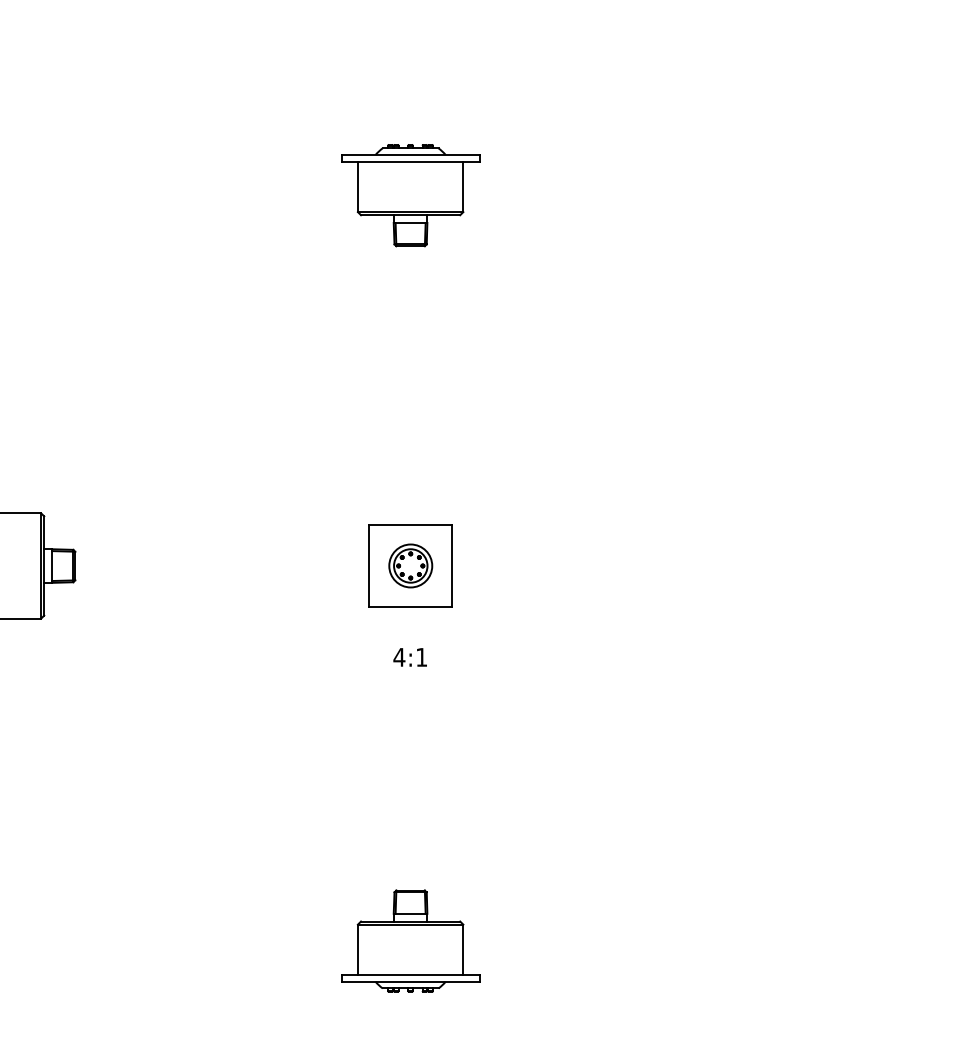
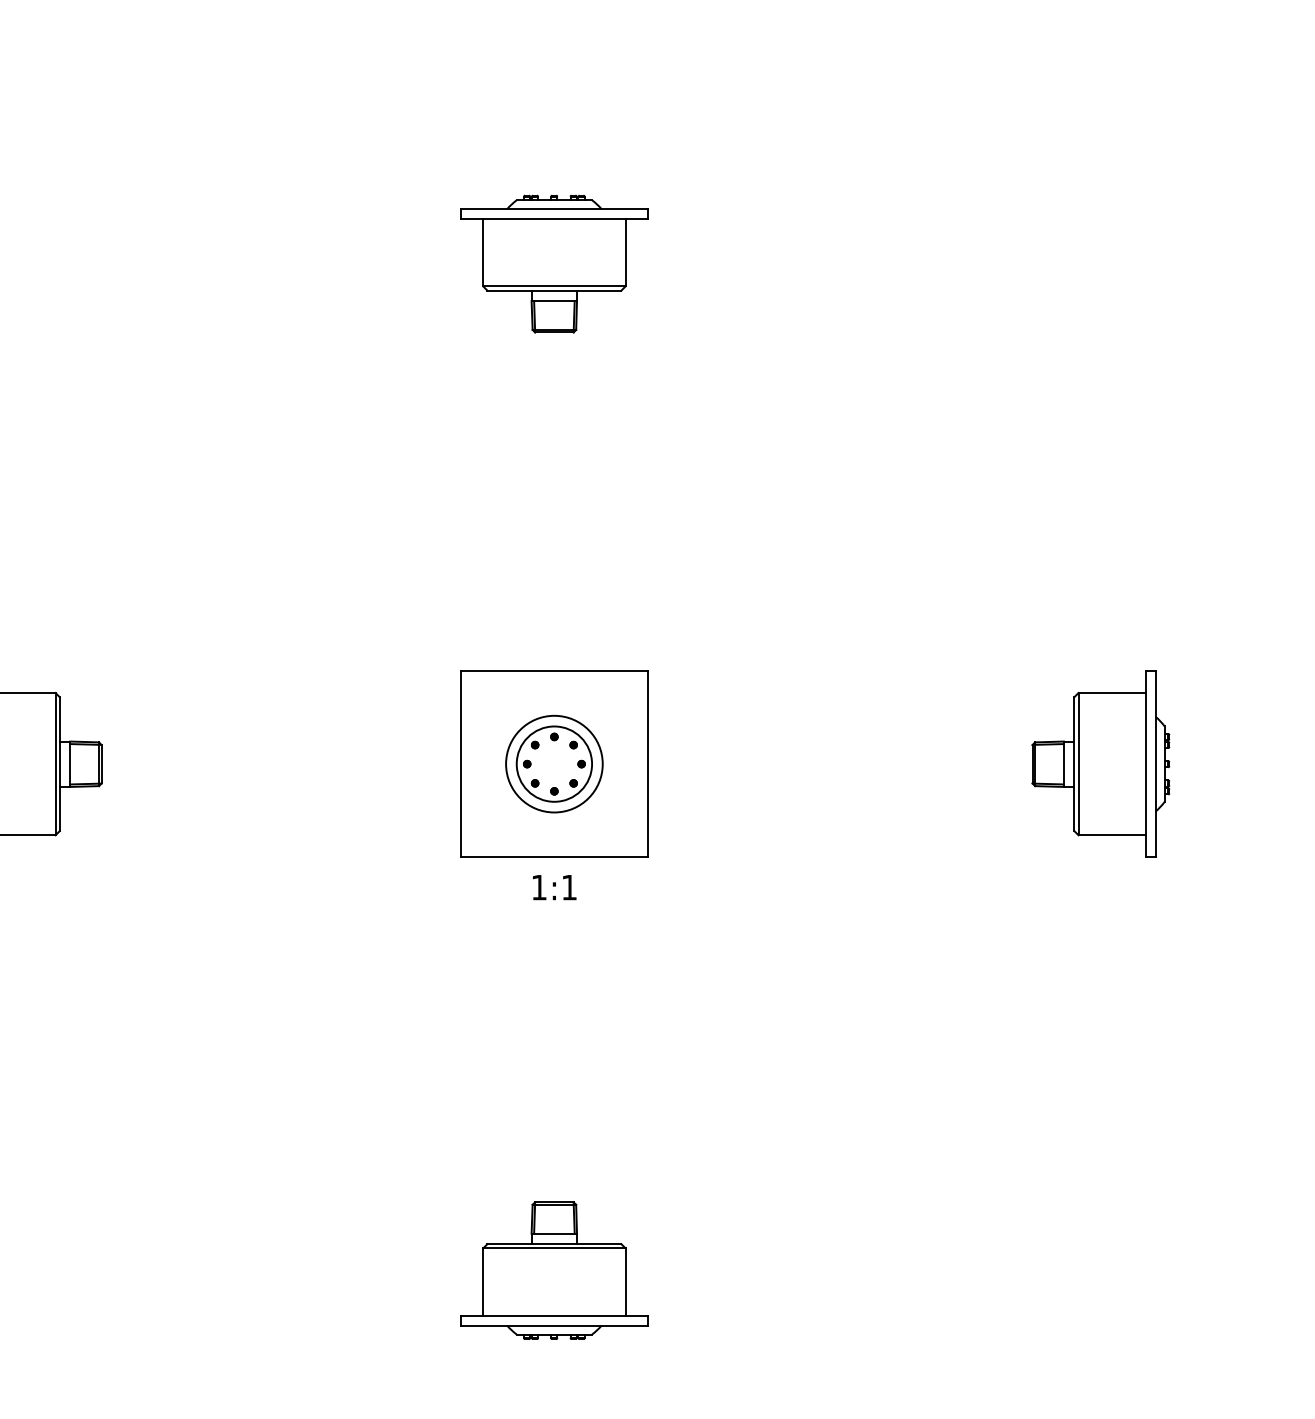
part: (410, 565) -> (554, 763), size x1.67
part: (814, 565) -> (1099, 763), added
text: (399, 657) -> (539, 887), 4:1 -> 1:1

